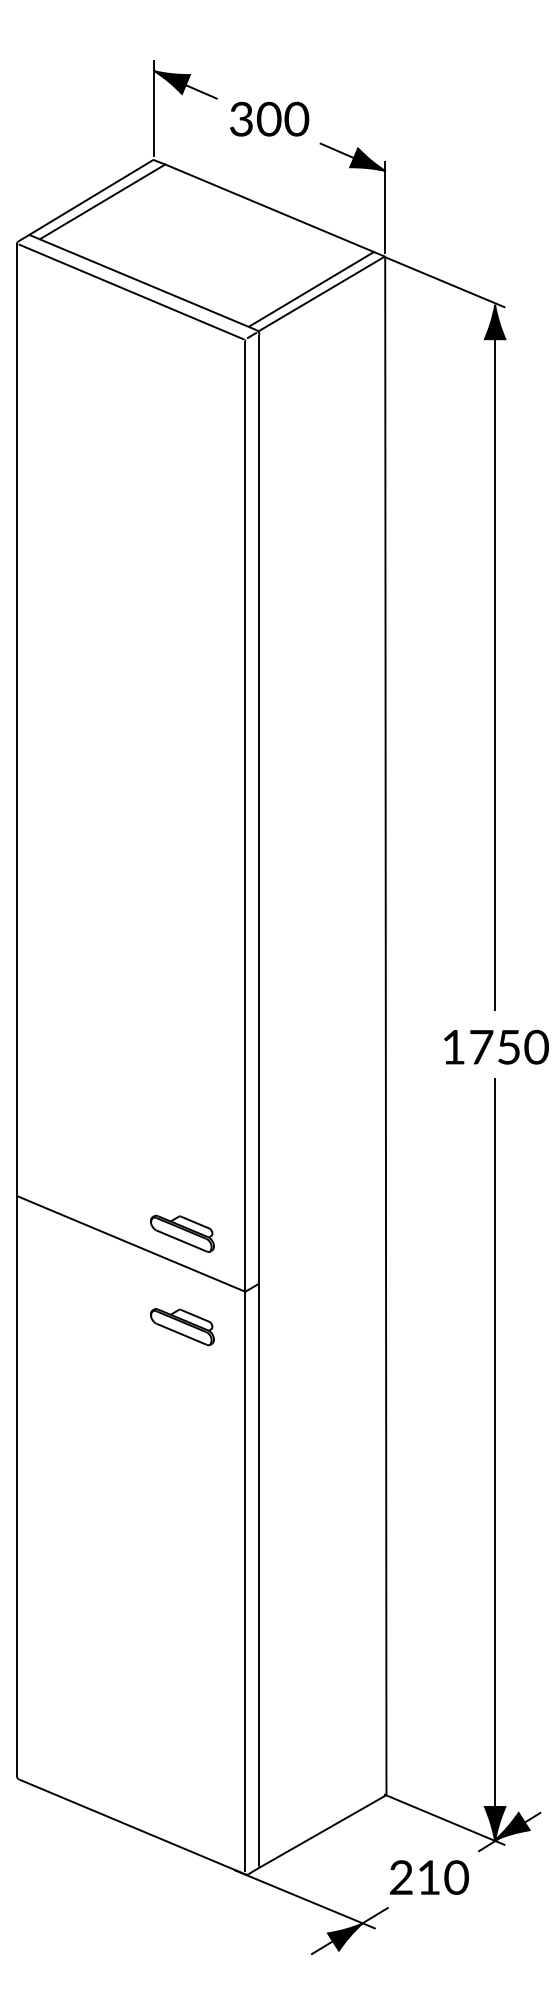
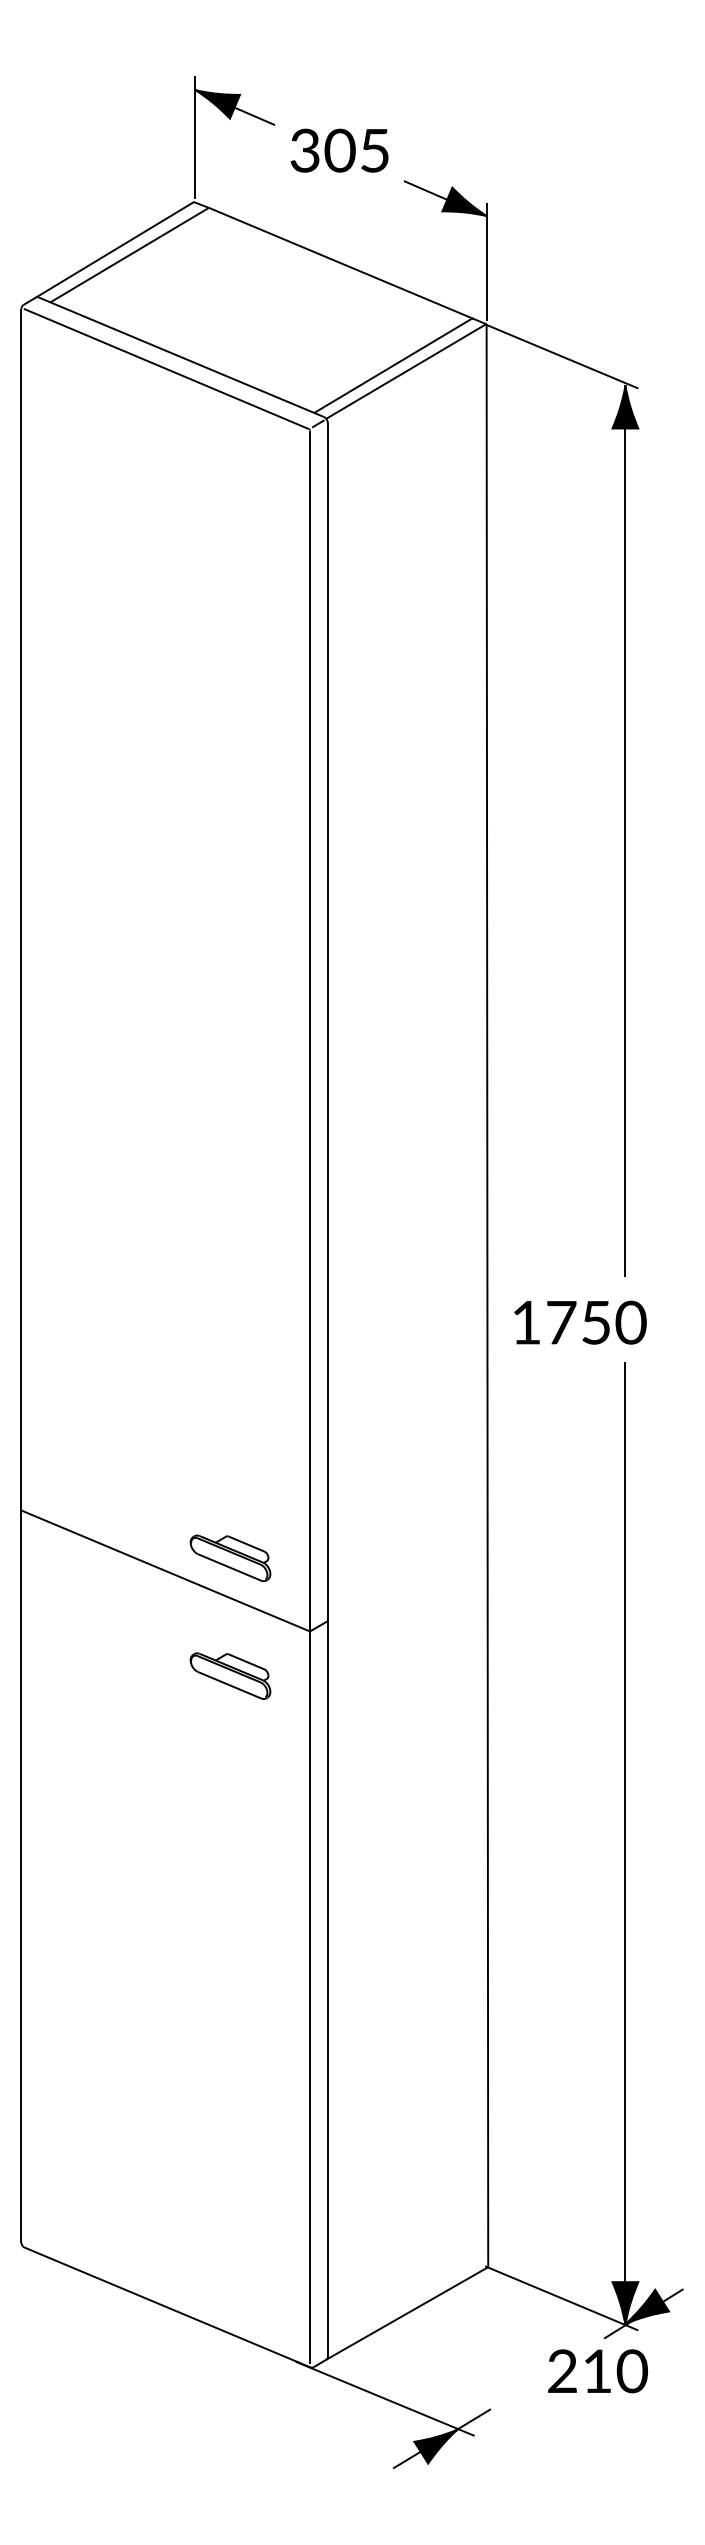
text: (296, 118) -> (374, 149), 300 -> 305
text: (496, 1046) -> (580, 1321), moved
text: (428, 1877) -> (596, 2371), moved

